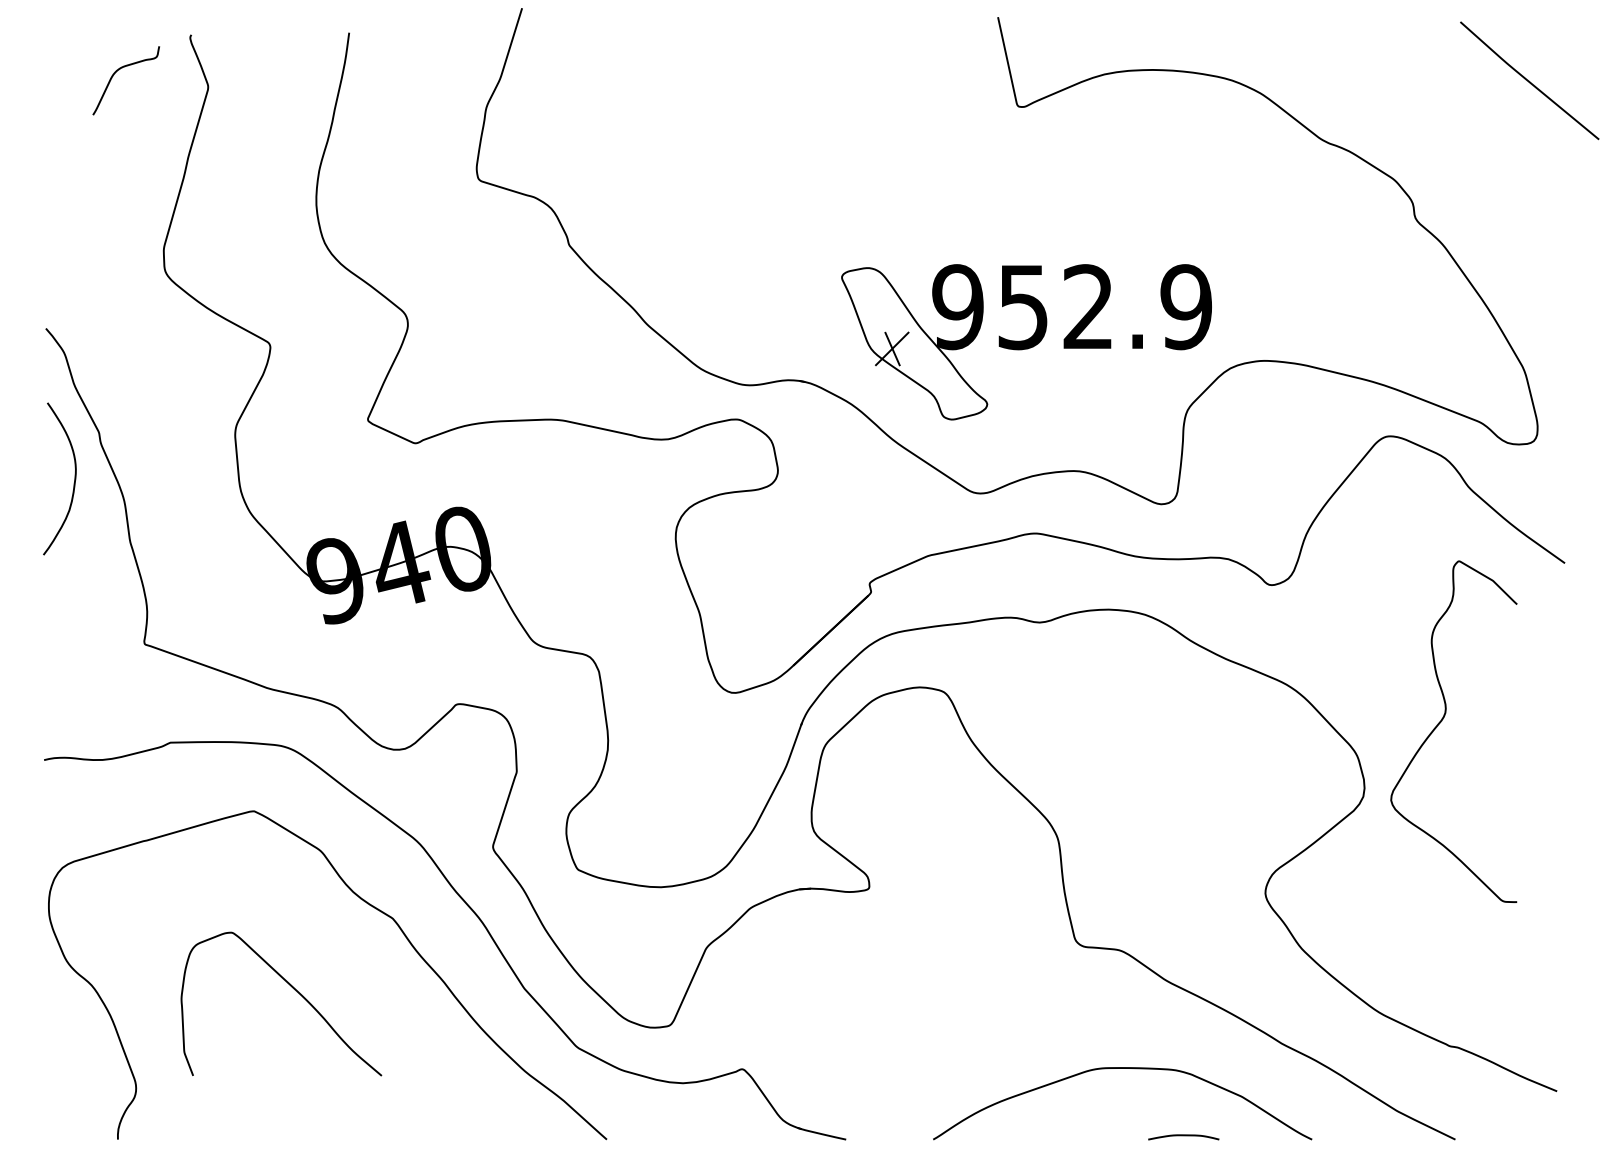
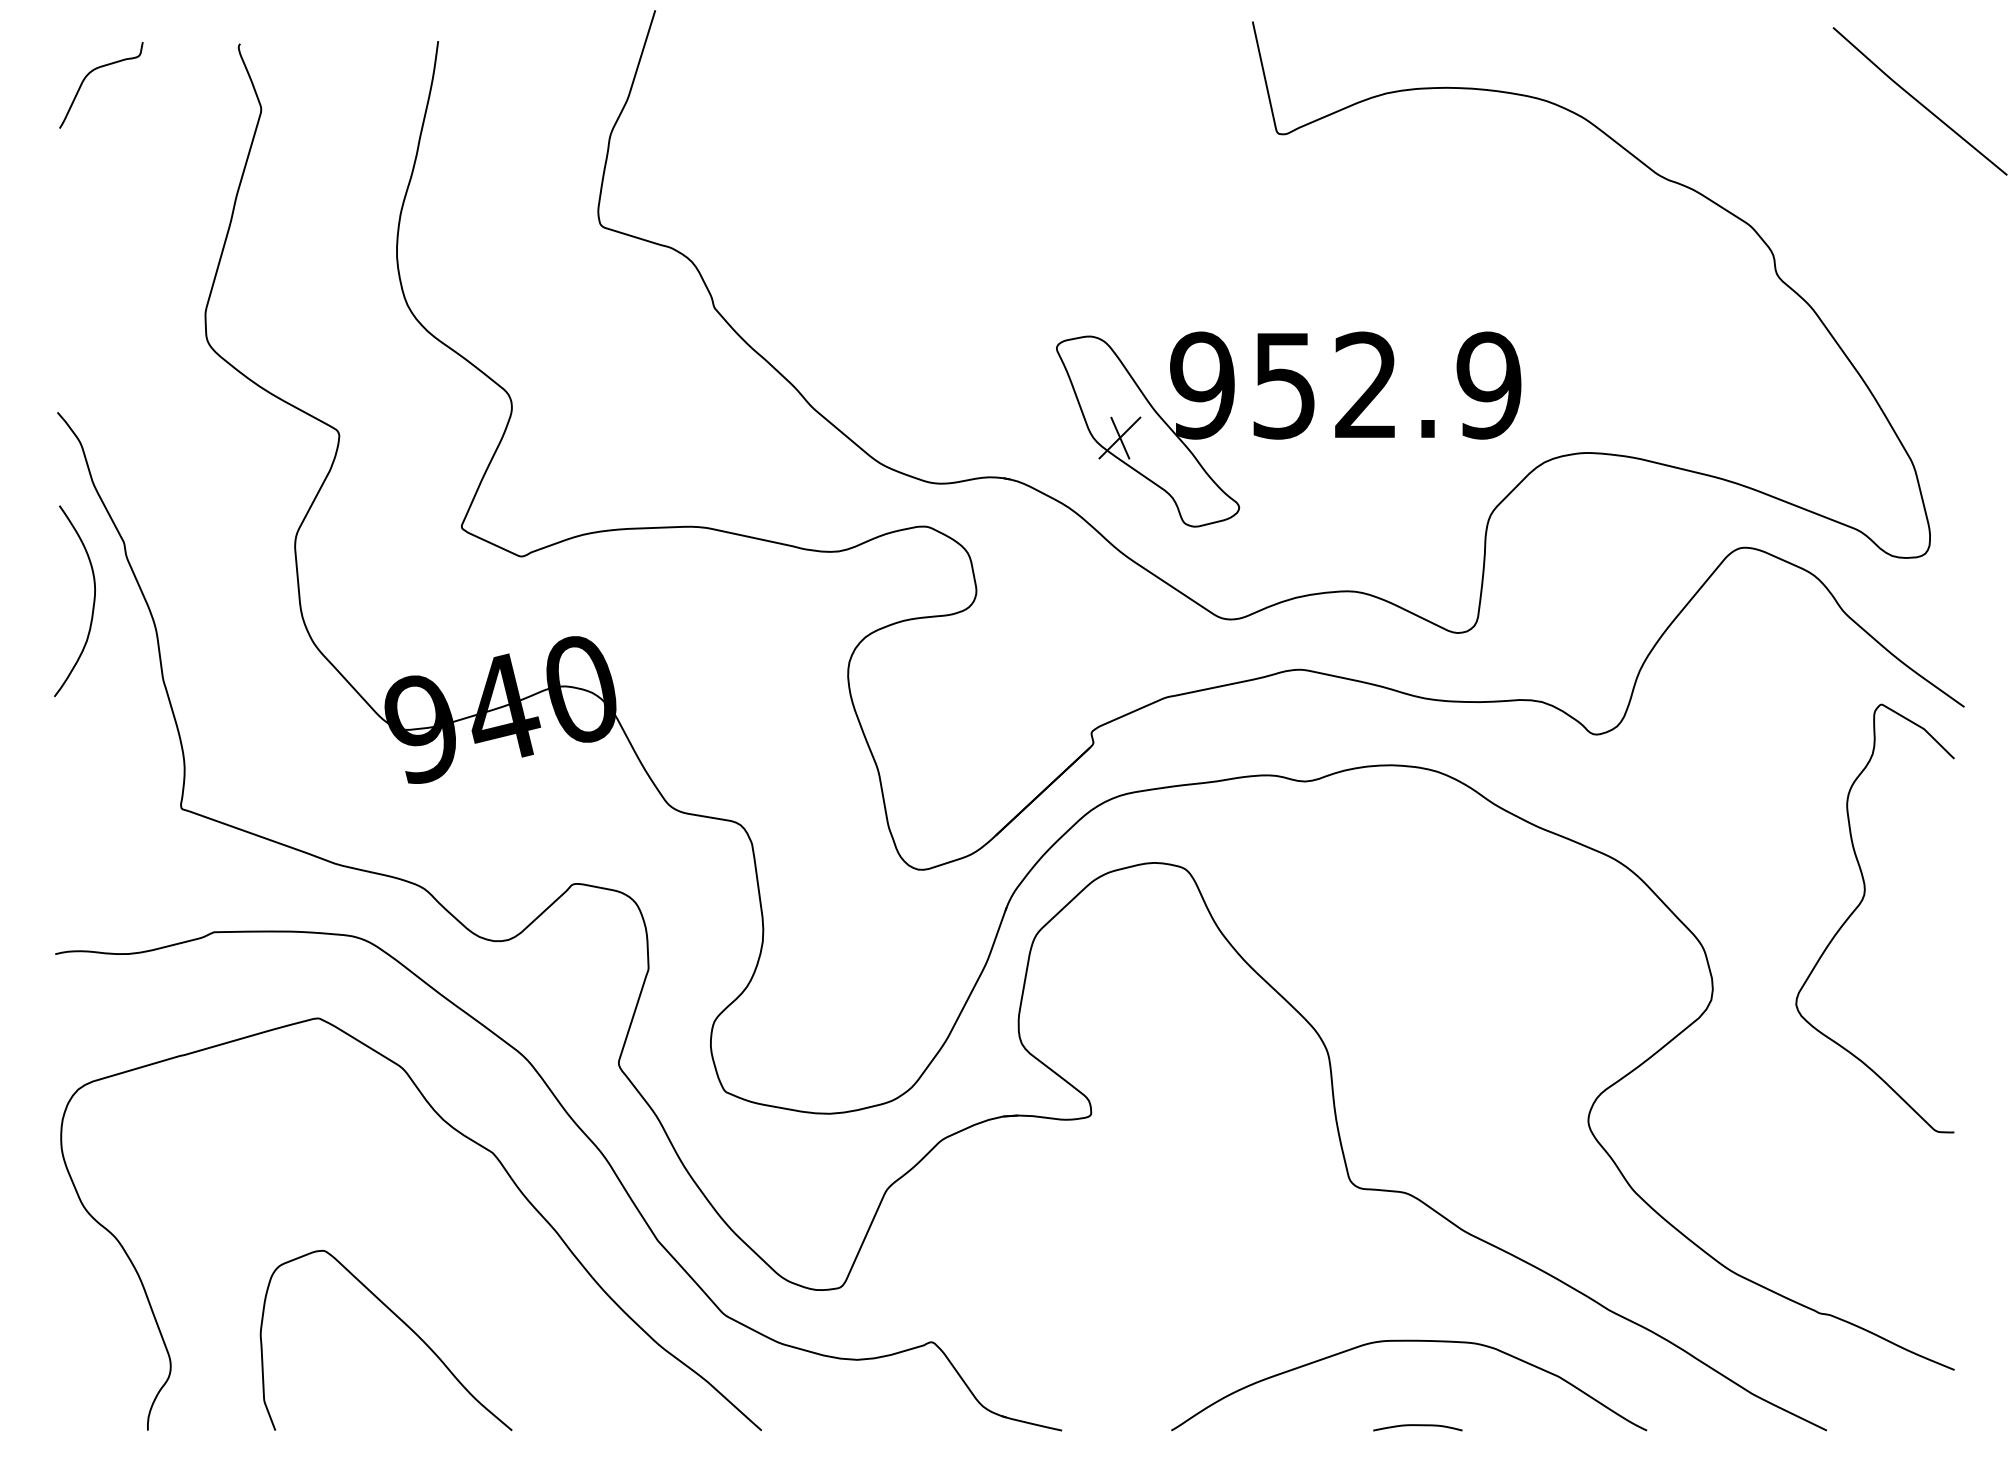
curve: (120, 69) -> (93, 71), moved
curve: (1441, 722) -> (1859, 906), moved
curve: (294, 989) -> (402, 1322), moved
curve: (1183, 1136) -> (1417, 1426), moved

